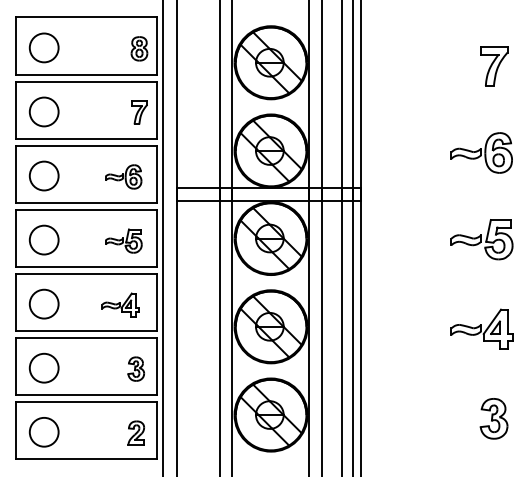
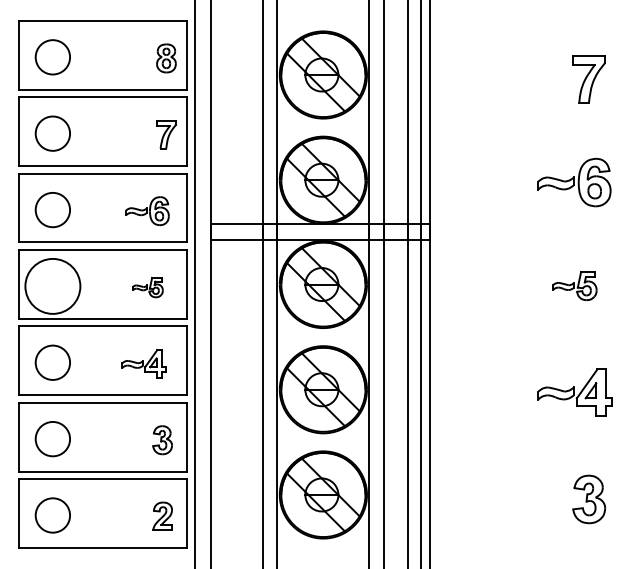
circle: (43, 239) -> (52, 285), size x1.6
part: (481, 239) -> (574, 285), size x0.6
part: (123, 240) -> (147, 286), size x0.7

